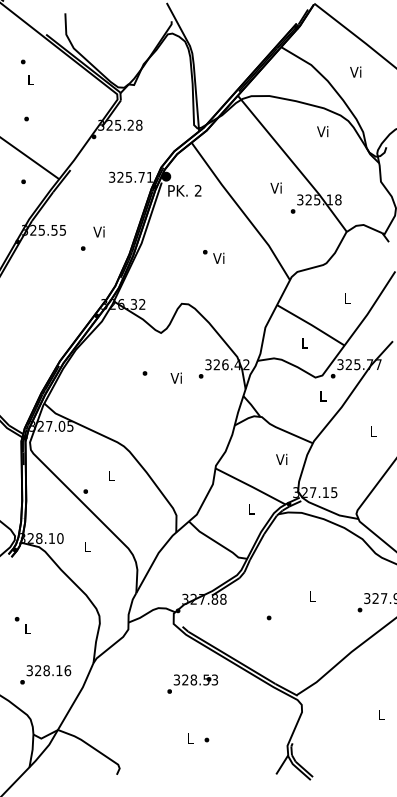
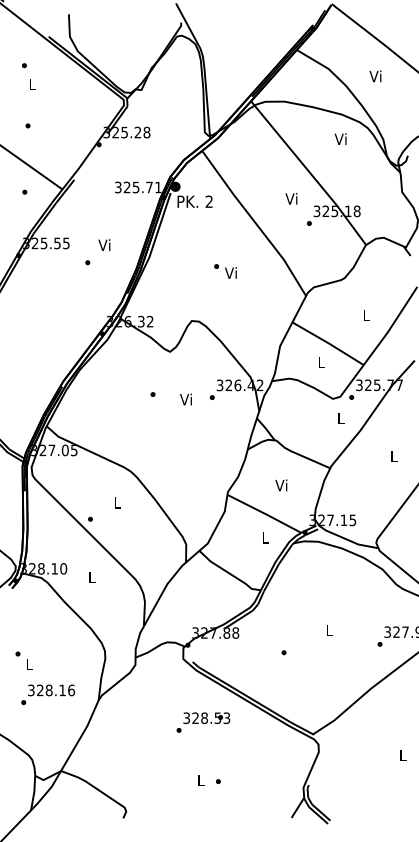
text: (281, 459) -> (281, 485), moved
text: (46, 674) -> (48, 694), moved

